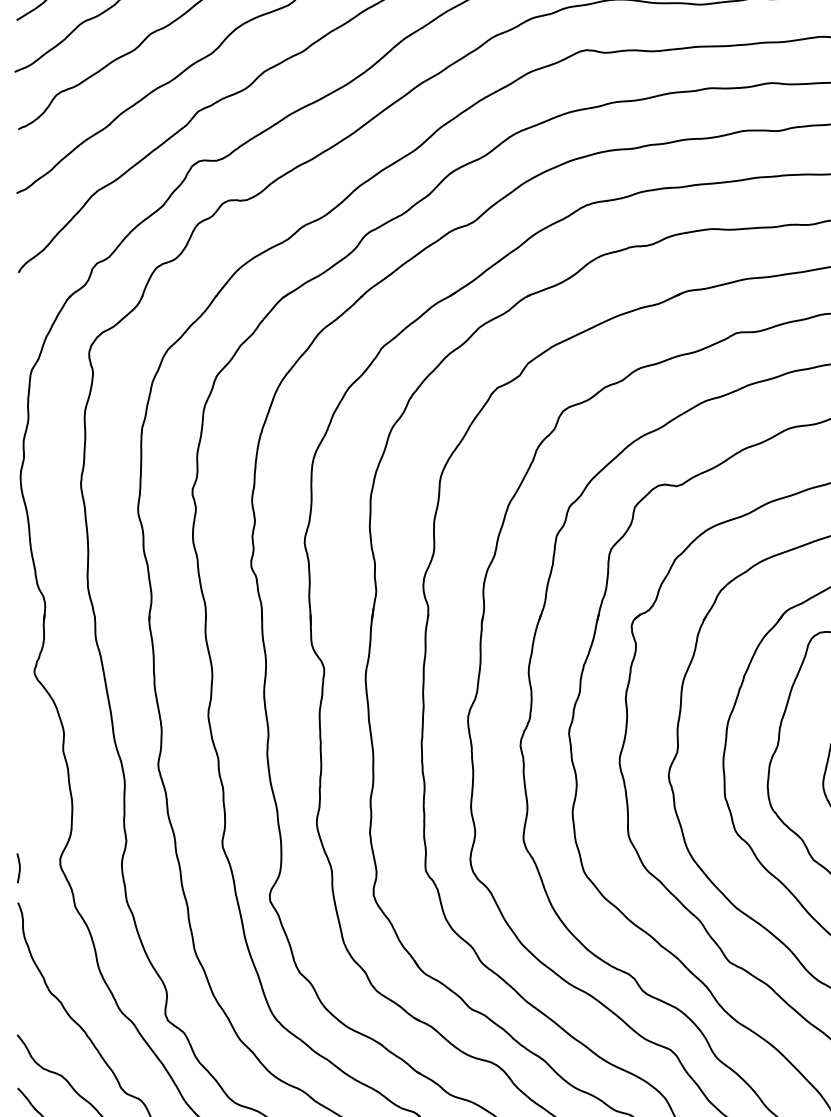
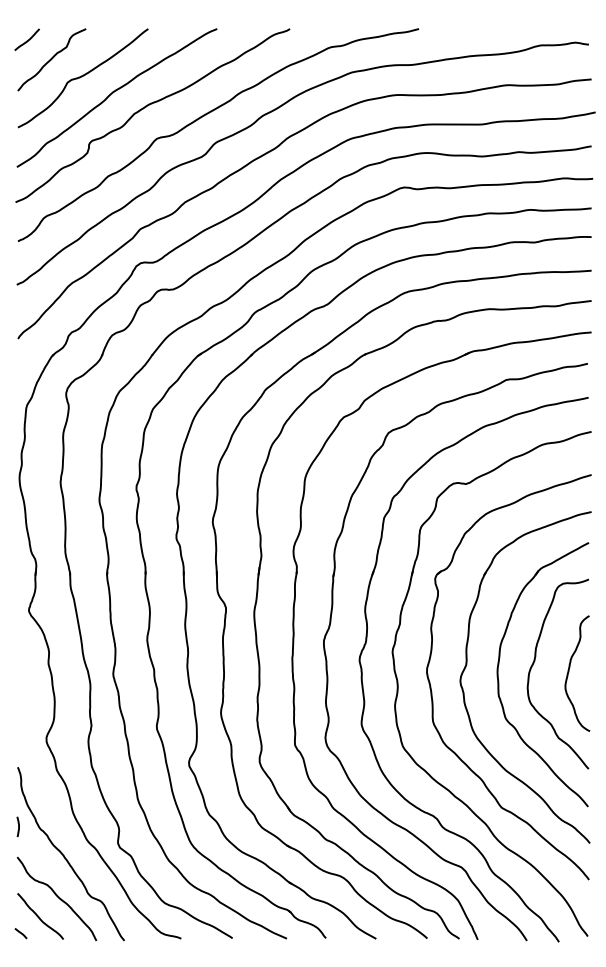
line: (19, 867) -> (18, 826), moved

